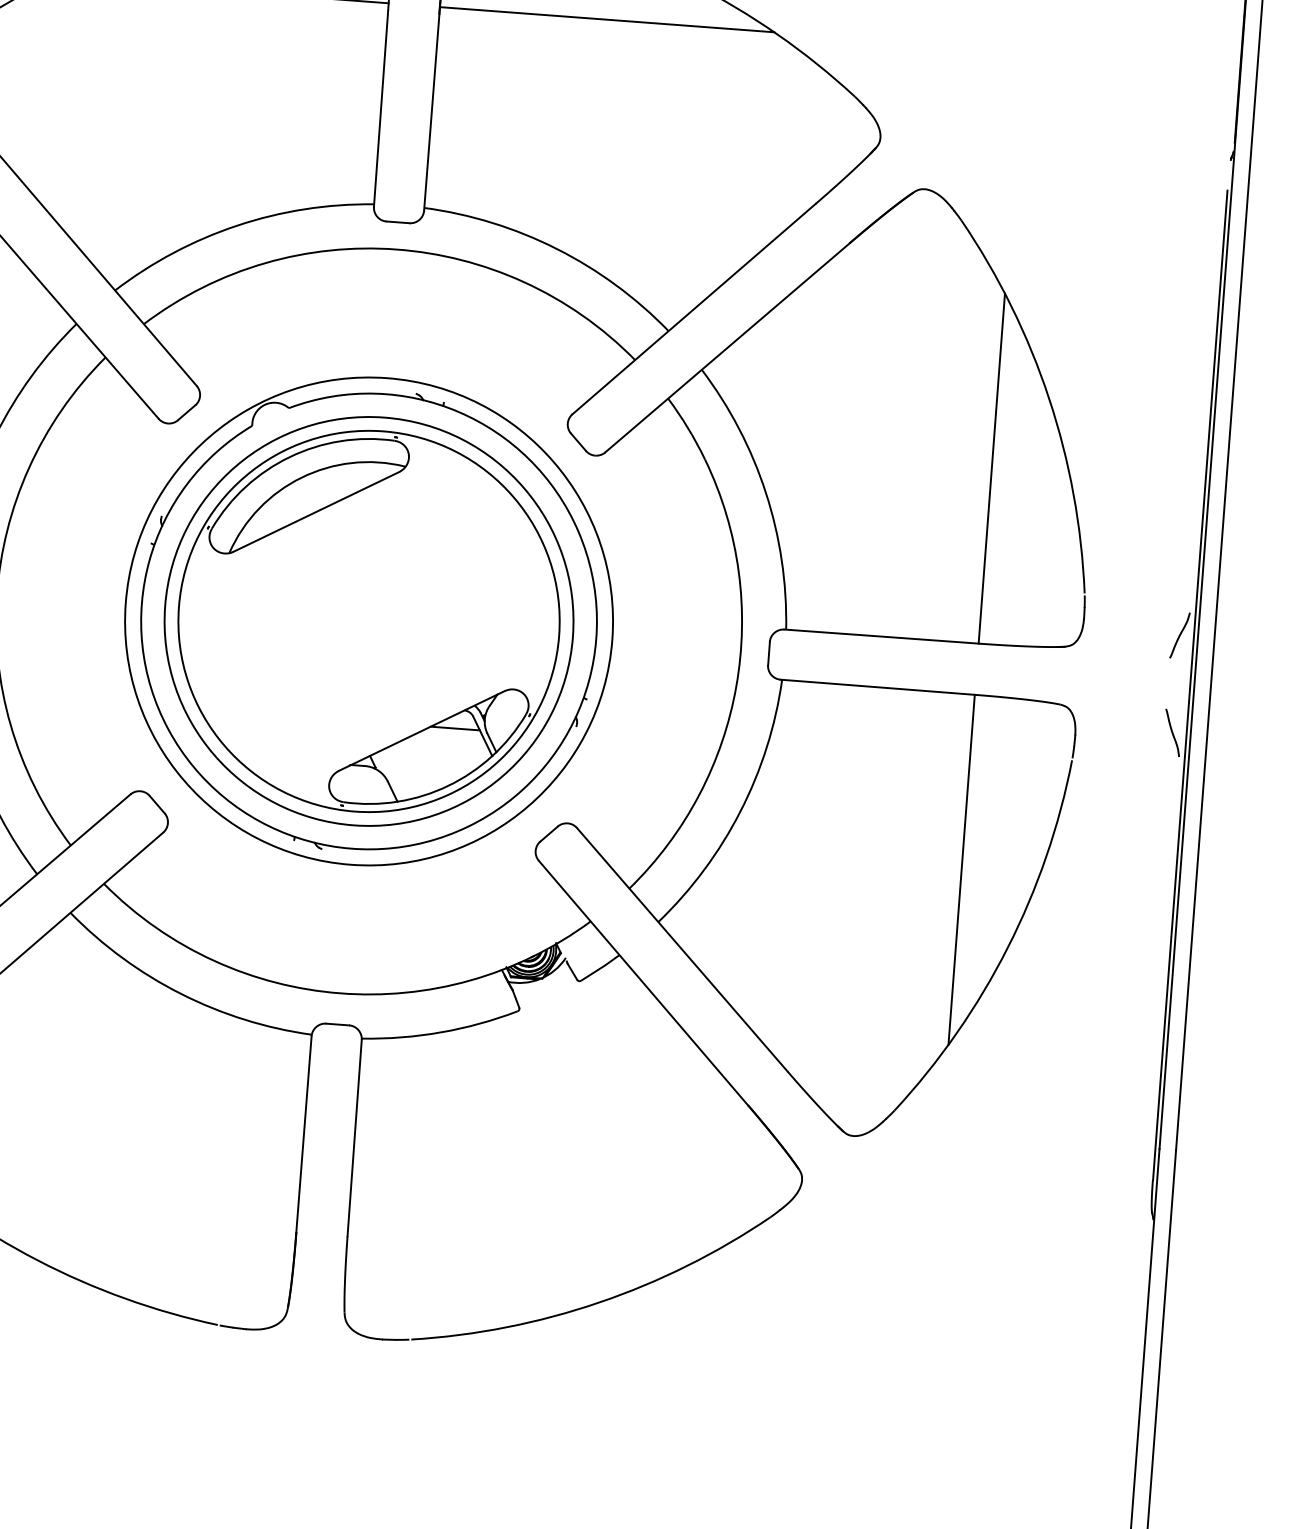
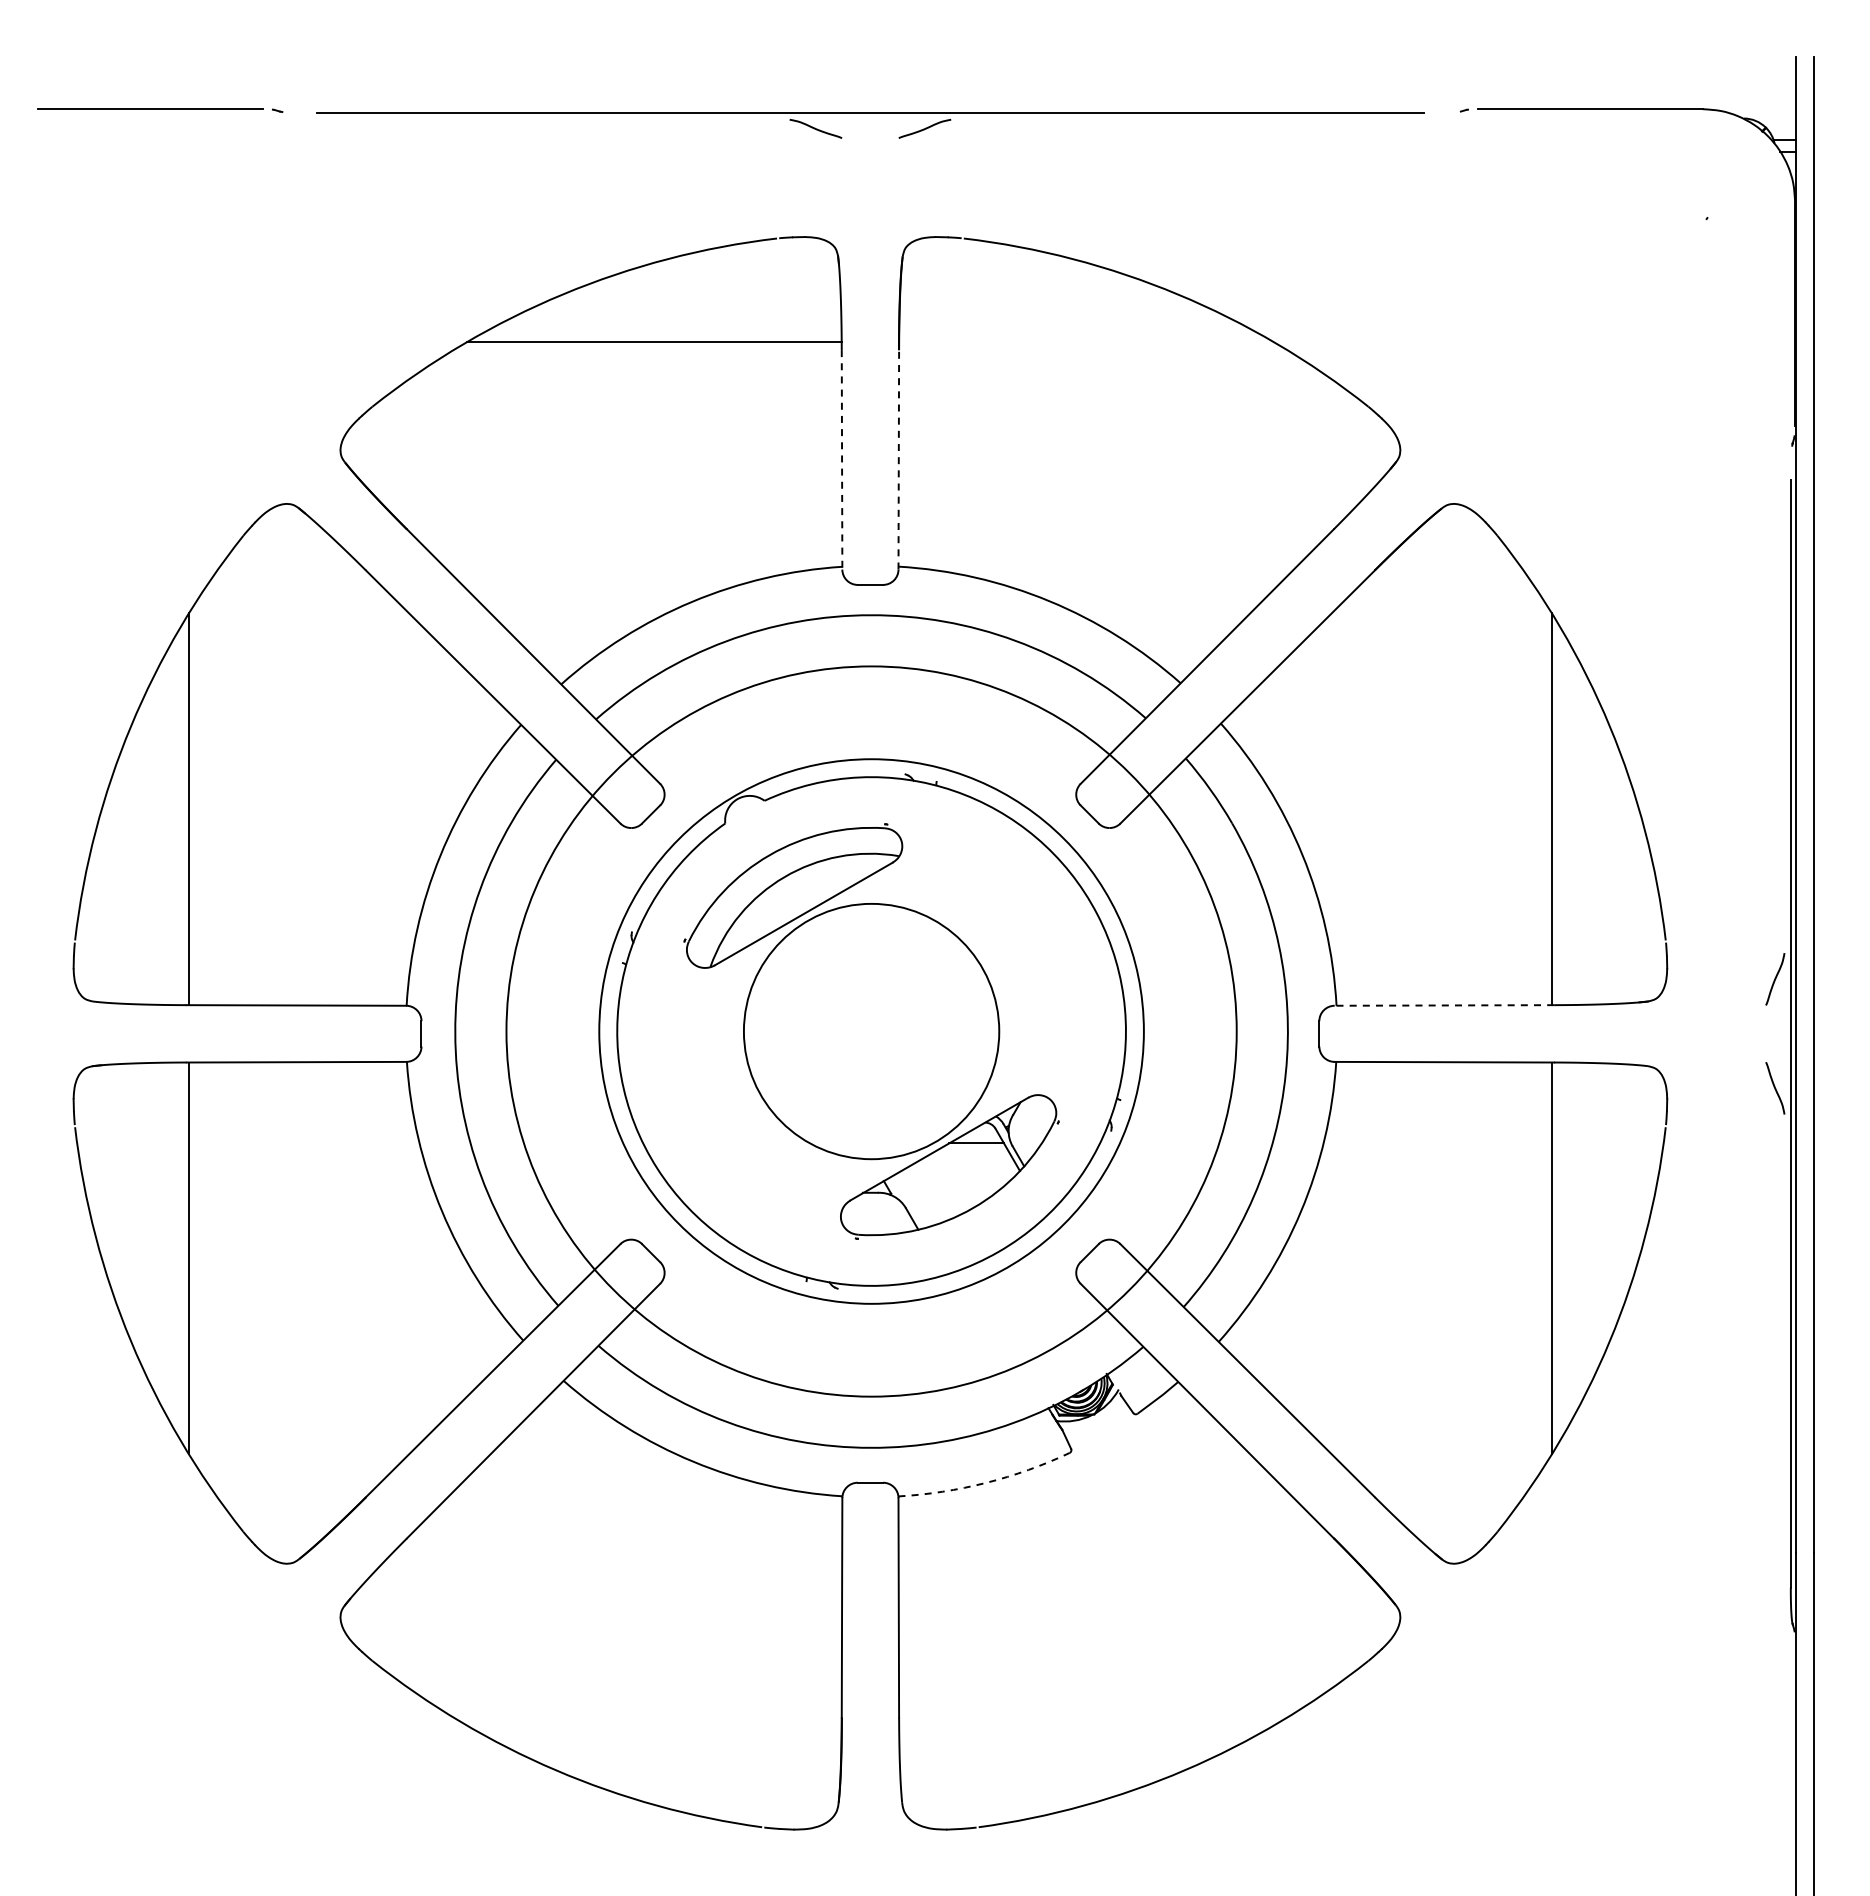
line: (607, 19) -> (1086, 341), removed
line: (381, 108) -> (842, 459), solid -> dashed
line: (431, 112) -> (898, 459), solid -> dashed
circle: (368, 621) -> (871, 1031), size x0.6
circle: (368, 621) -> (871, 1031), size x1.6
line: (882, 636) -> (1444, 1005), solid -> dashed
arc: (441, 1032) -> (986, 1482), solid -> dashed

